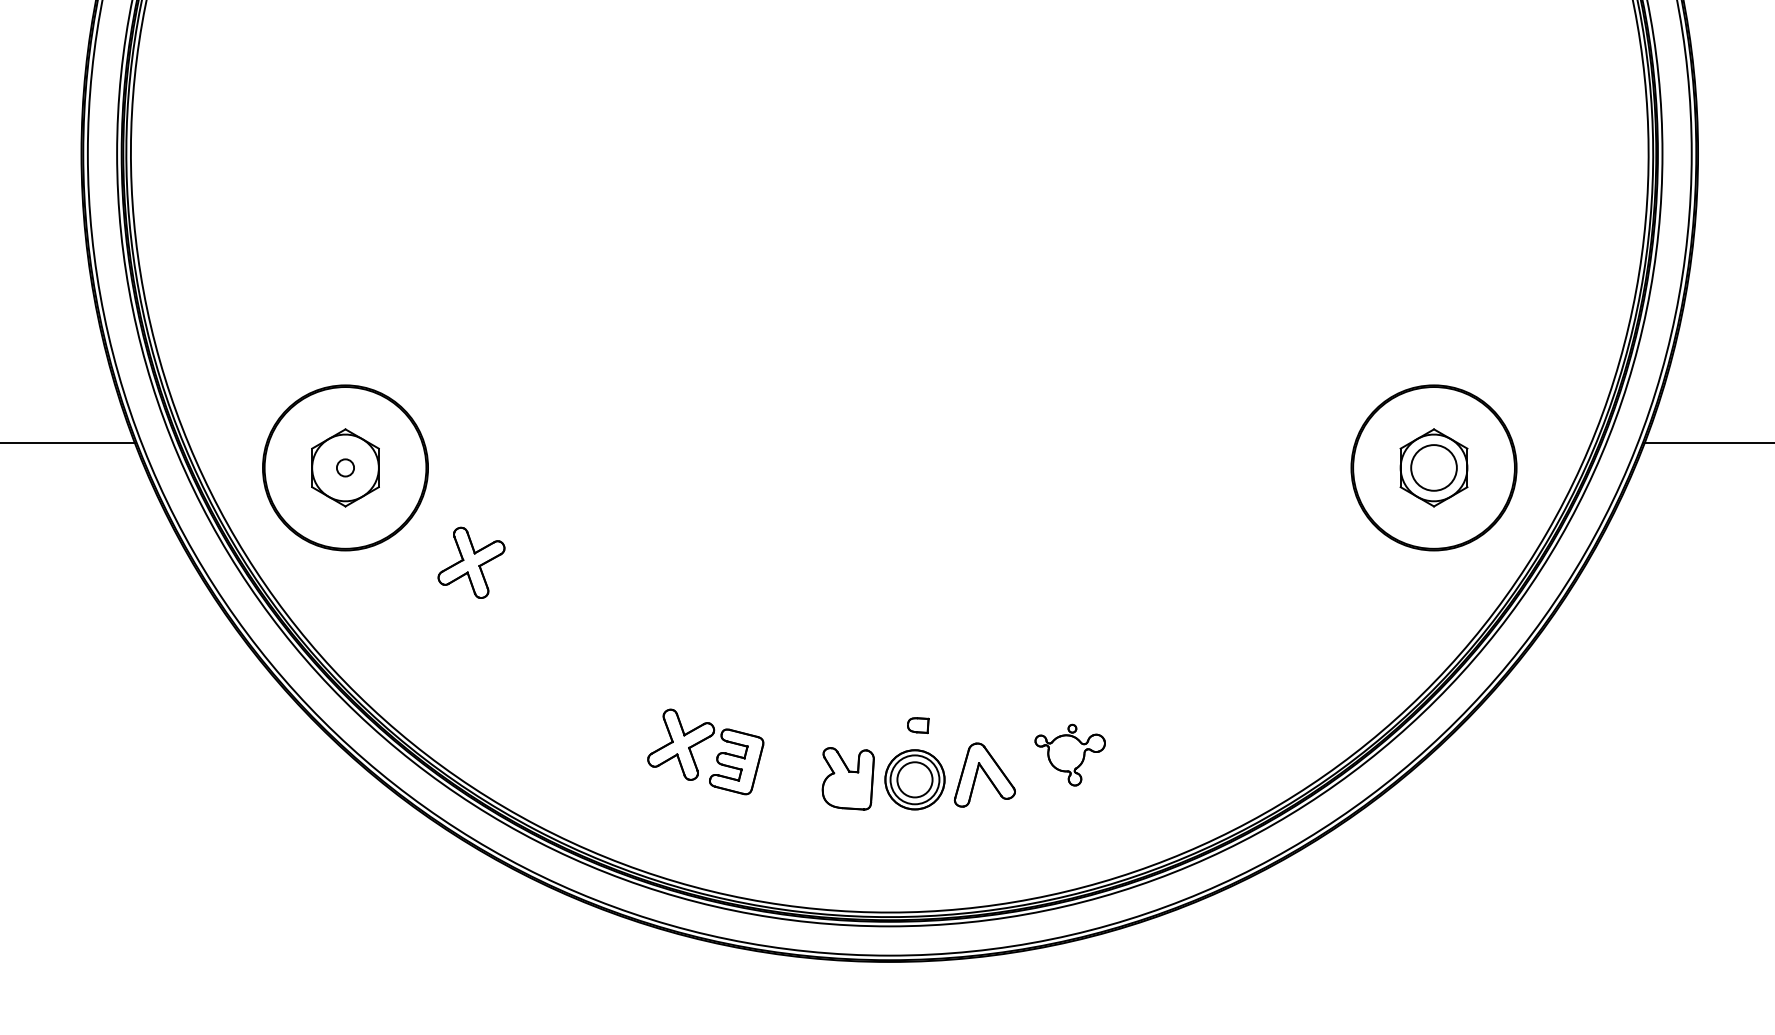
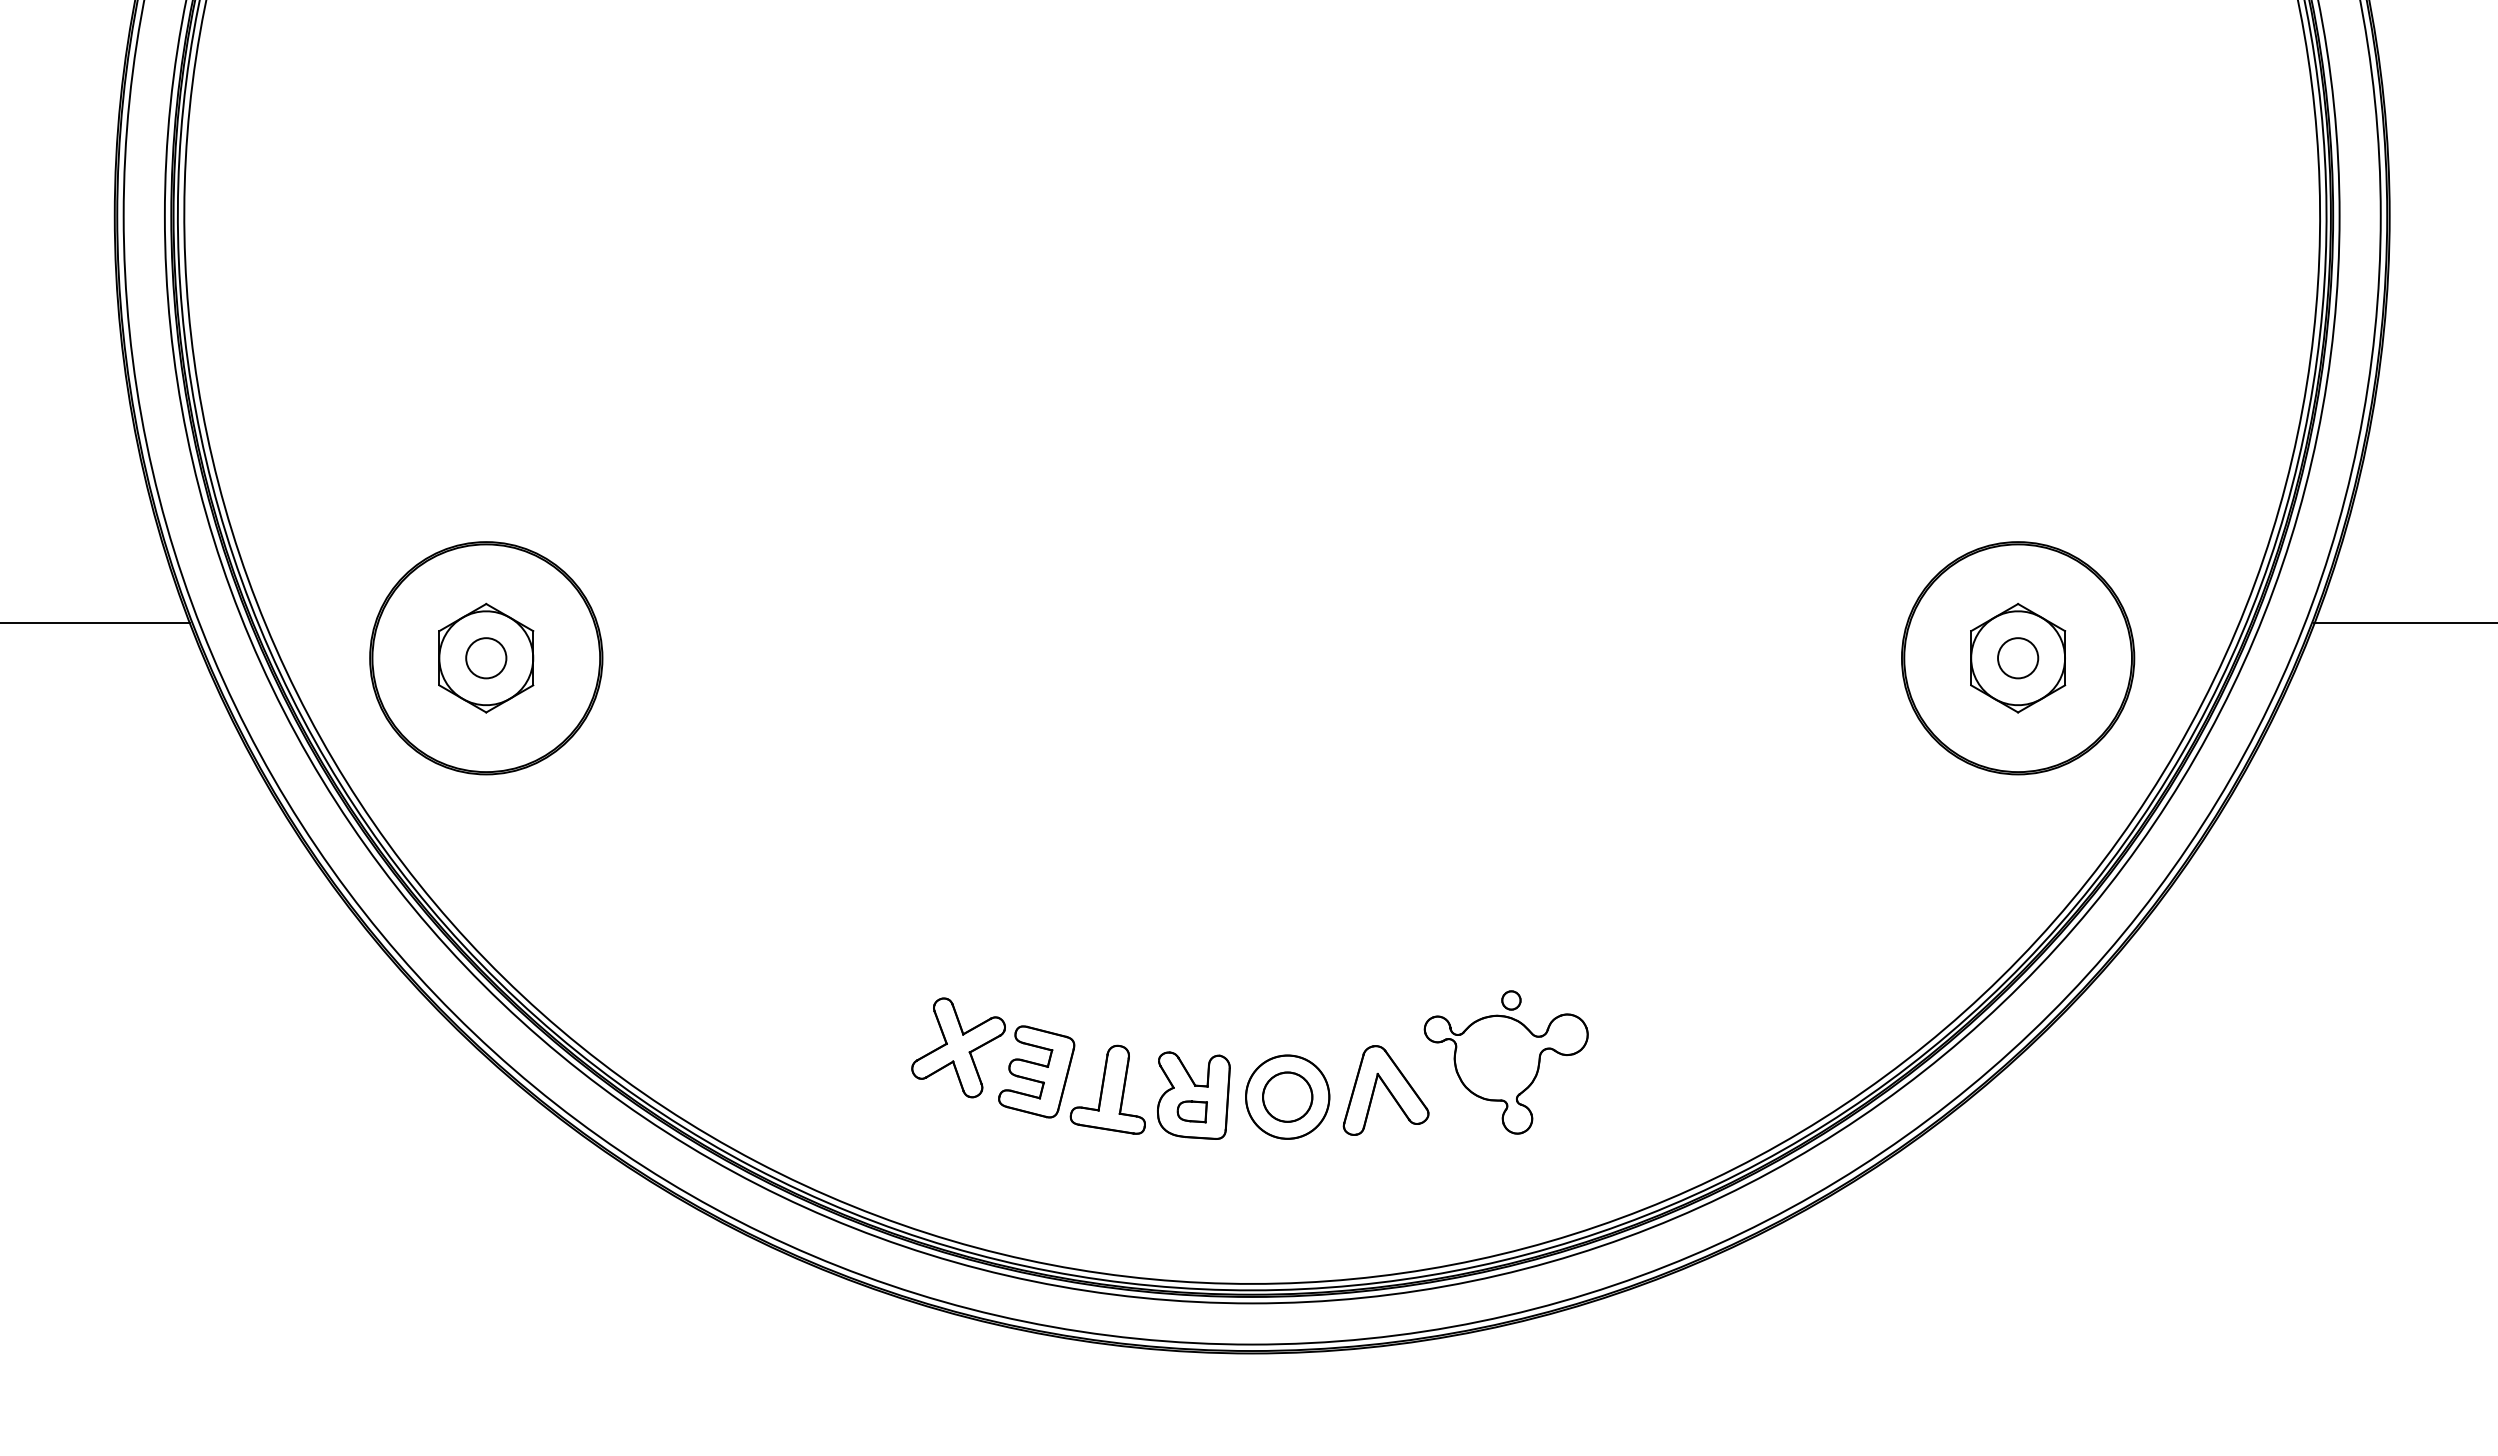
circle: (345, 468) -> (486, 658), size x1.67
circle: (1434, 468) -> (2018, 658), size x0.62
part: (471, 562) -> (663, 791), removed
part: (917, 725) -> (1191, 1111), moved
part: (1069, 755) -> (1505, 1062), size x1.67
part: (786, 774) -> (1107, 1089), added
circle: (914, 779) -> (1287, 1096), size x0.71

